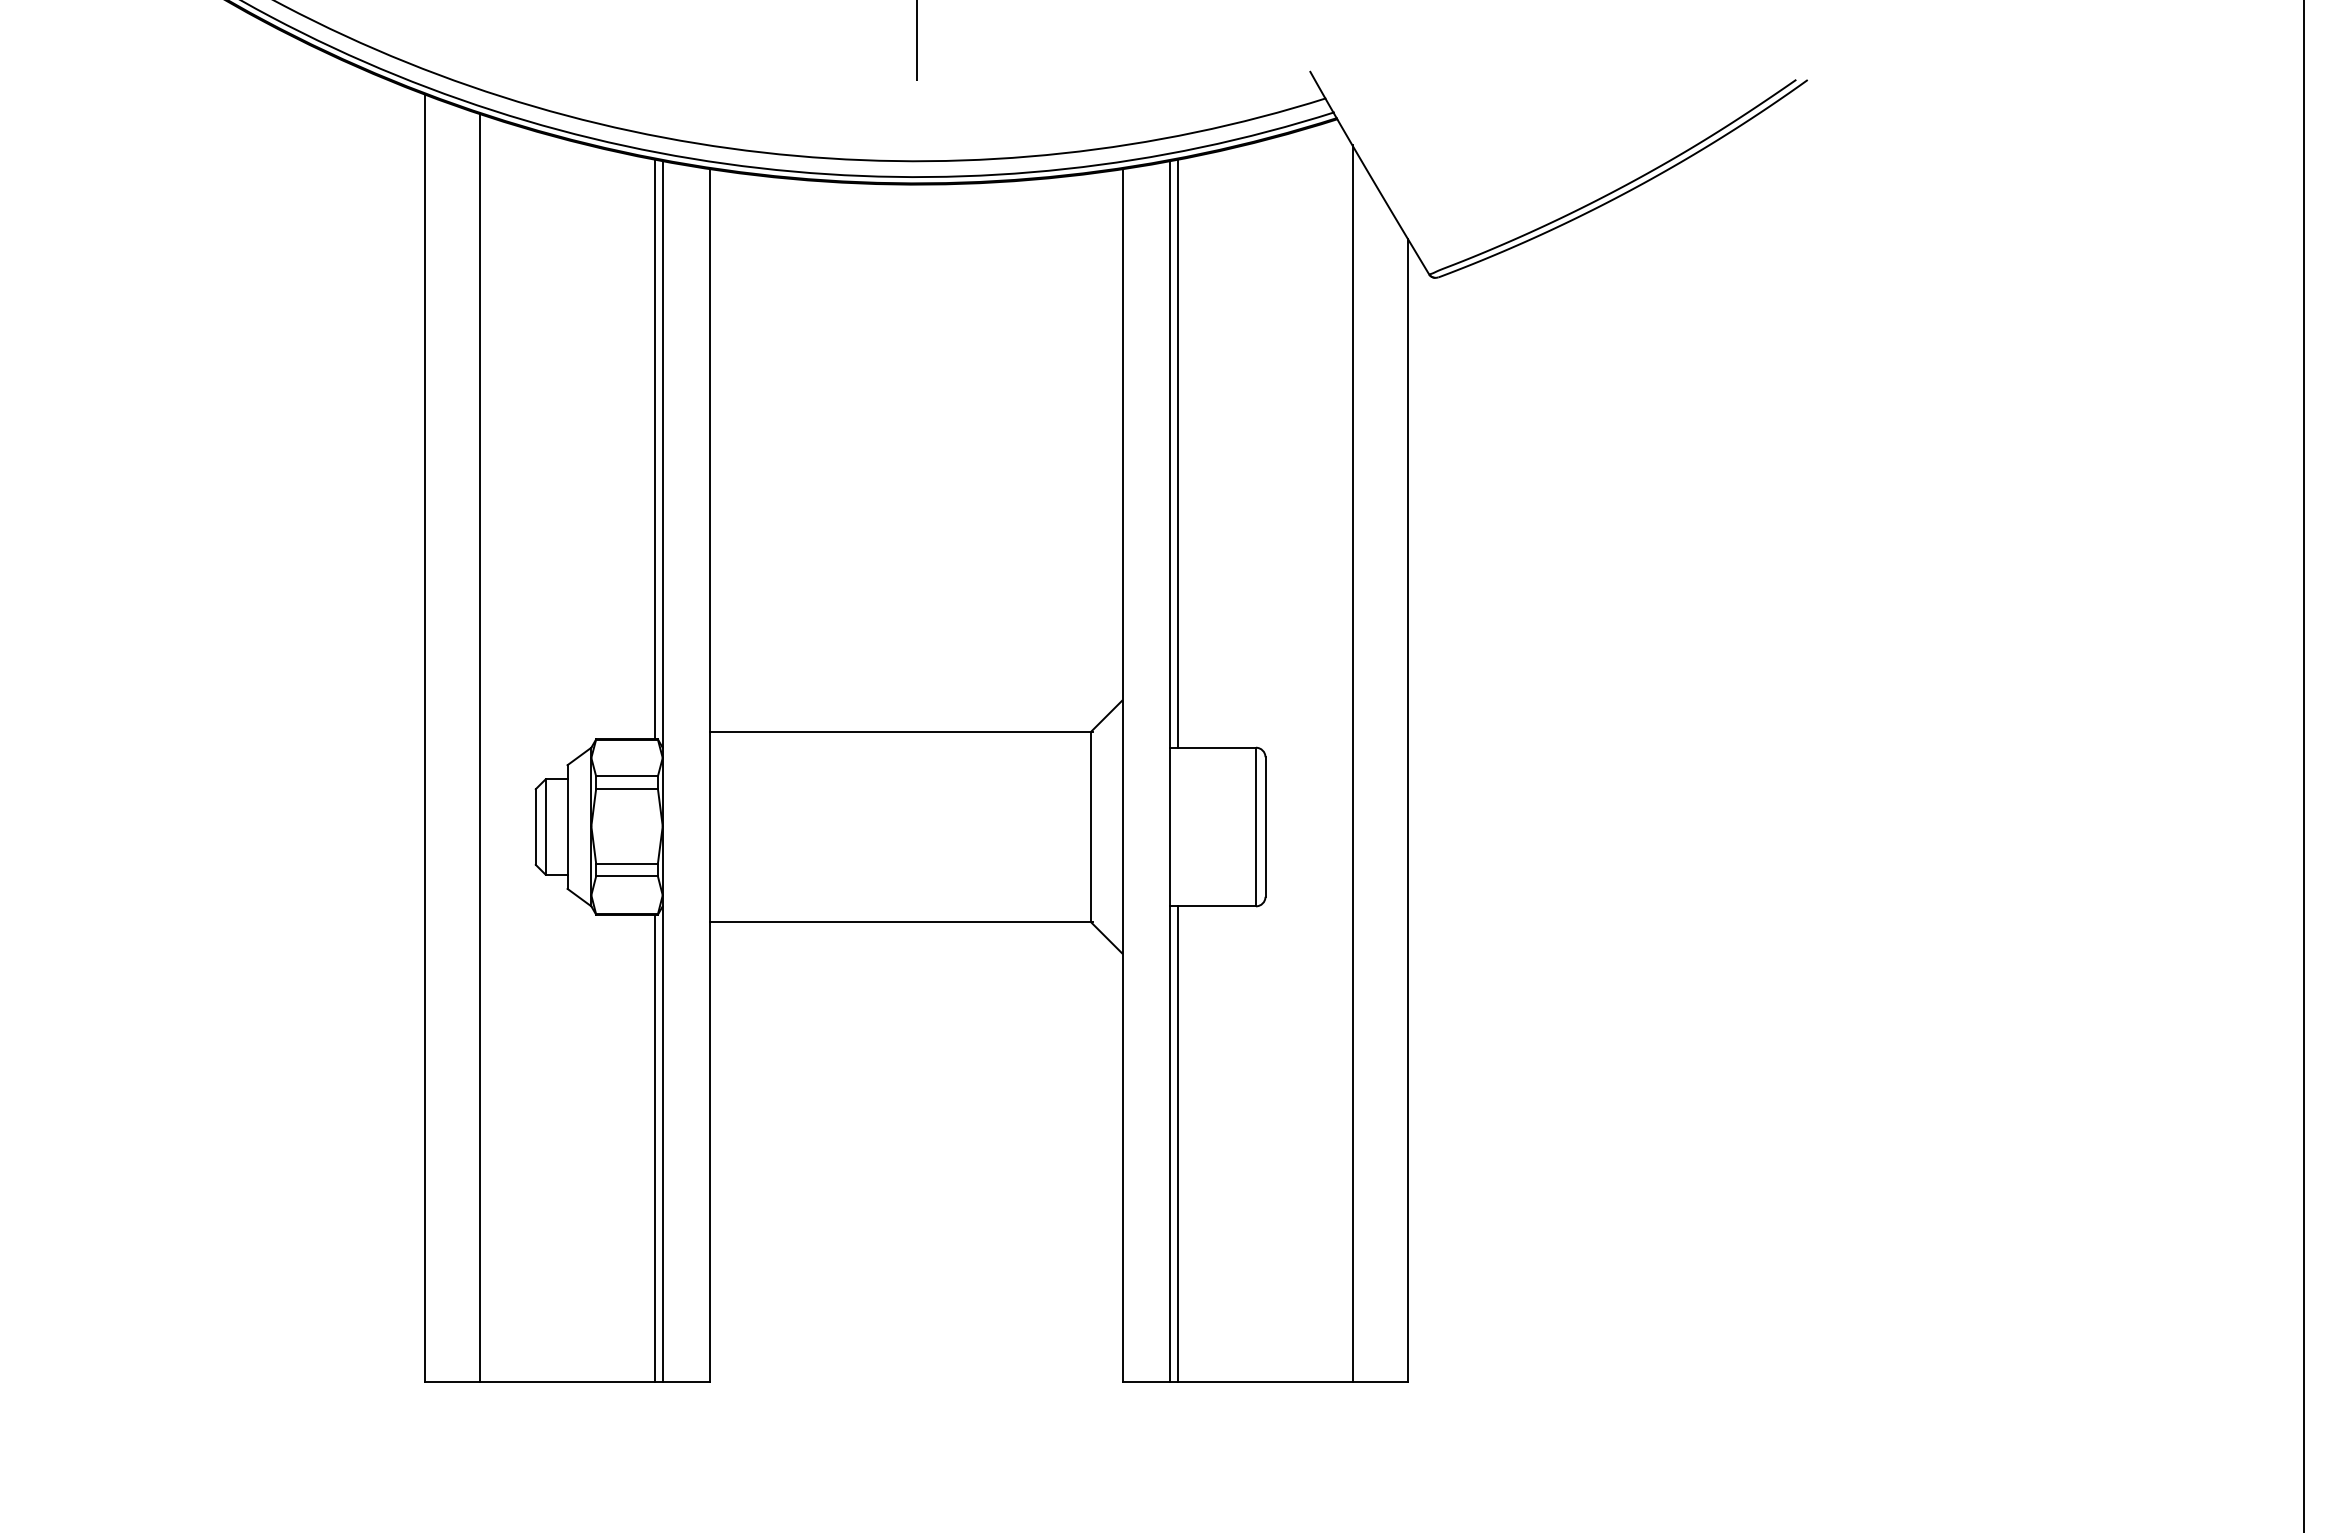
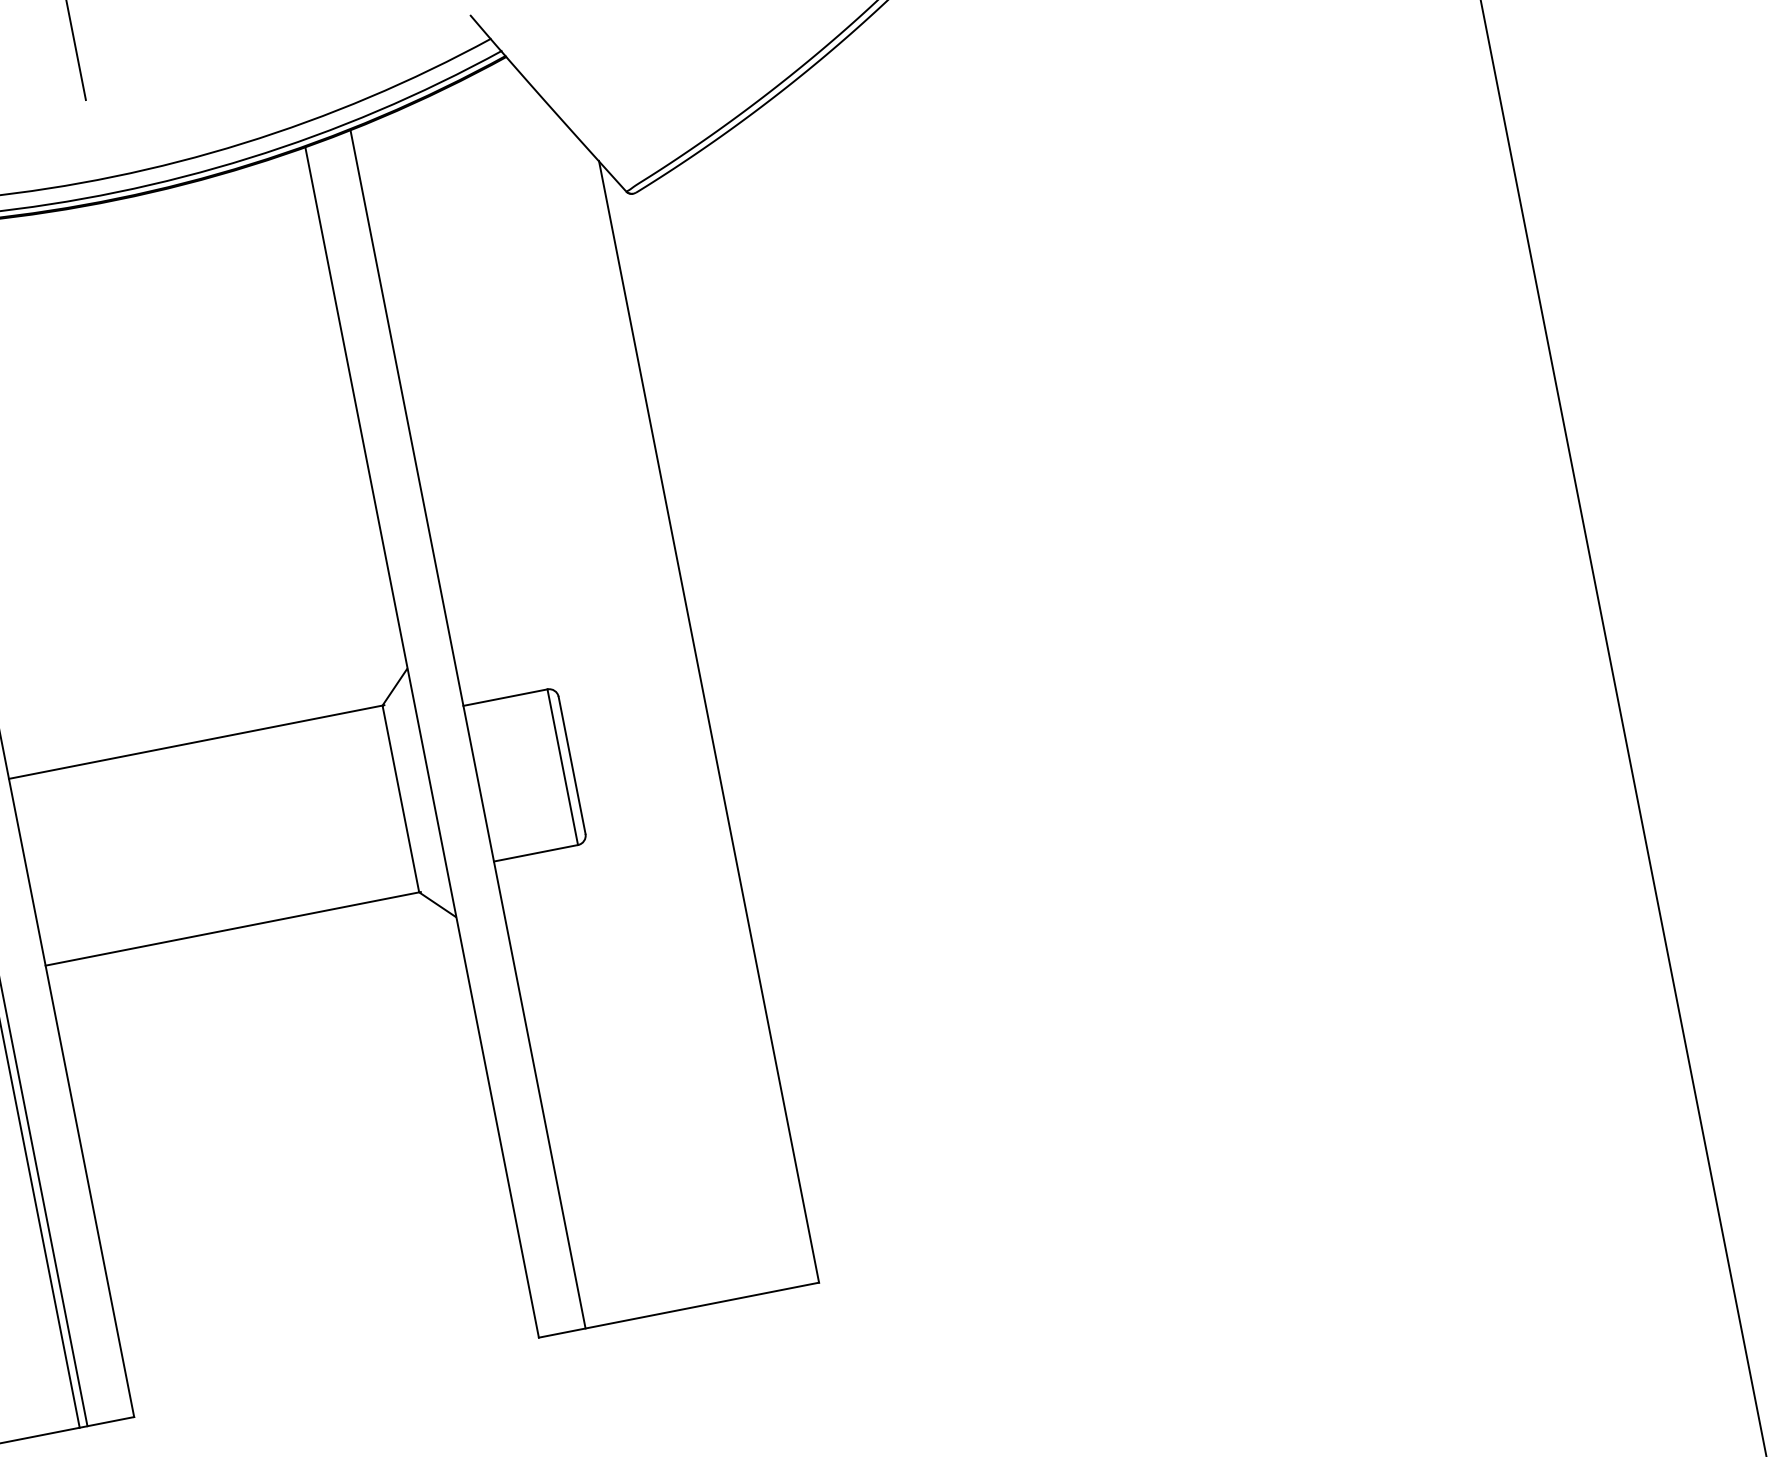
line: (1178, 453) -> (414, 415), removed
line: (1352, 763) -> (645, 686), removed
line: (1178, 1144) -> (547, 1093), removed

